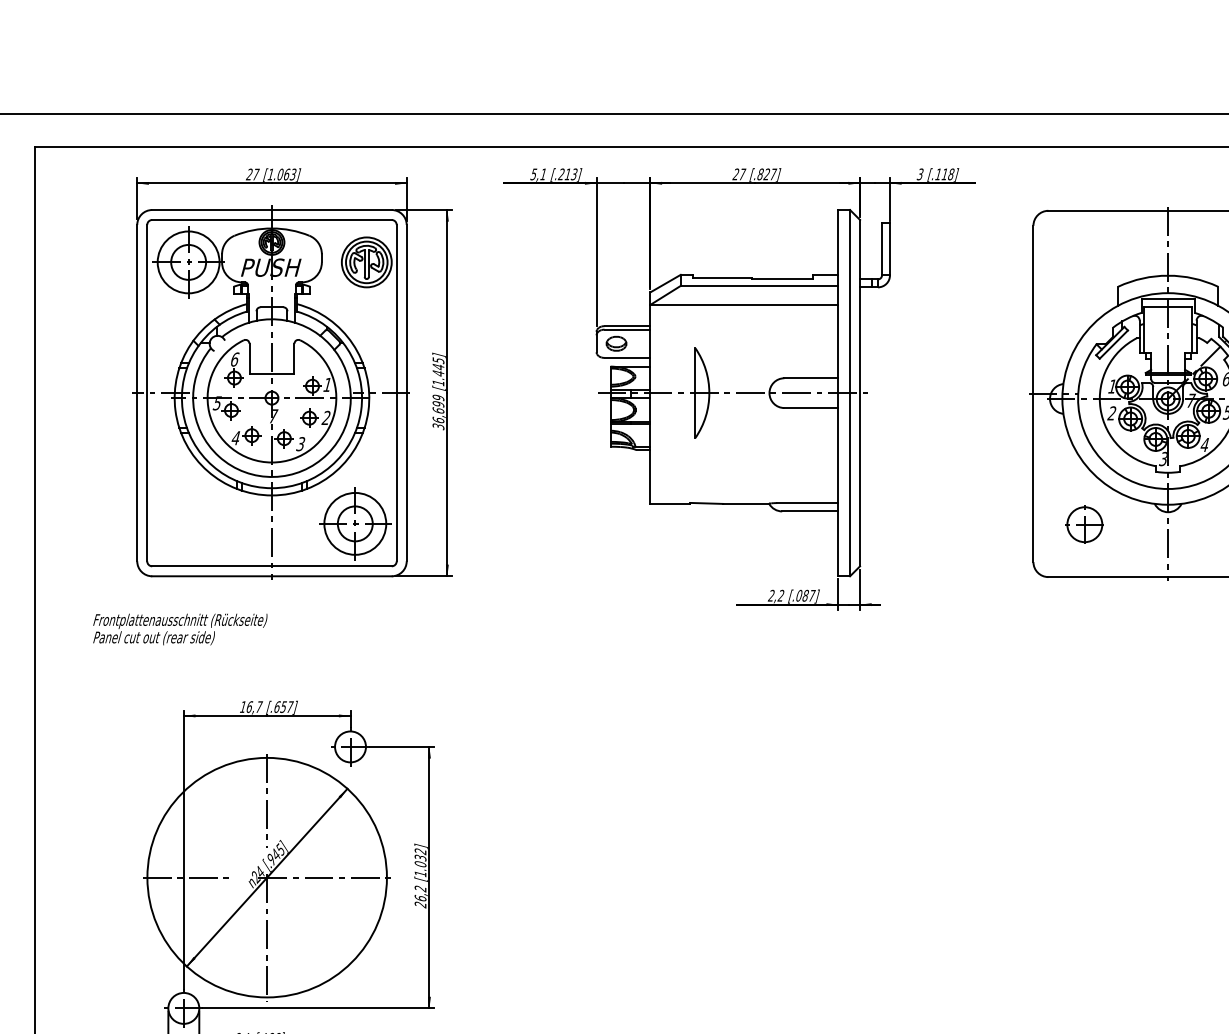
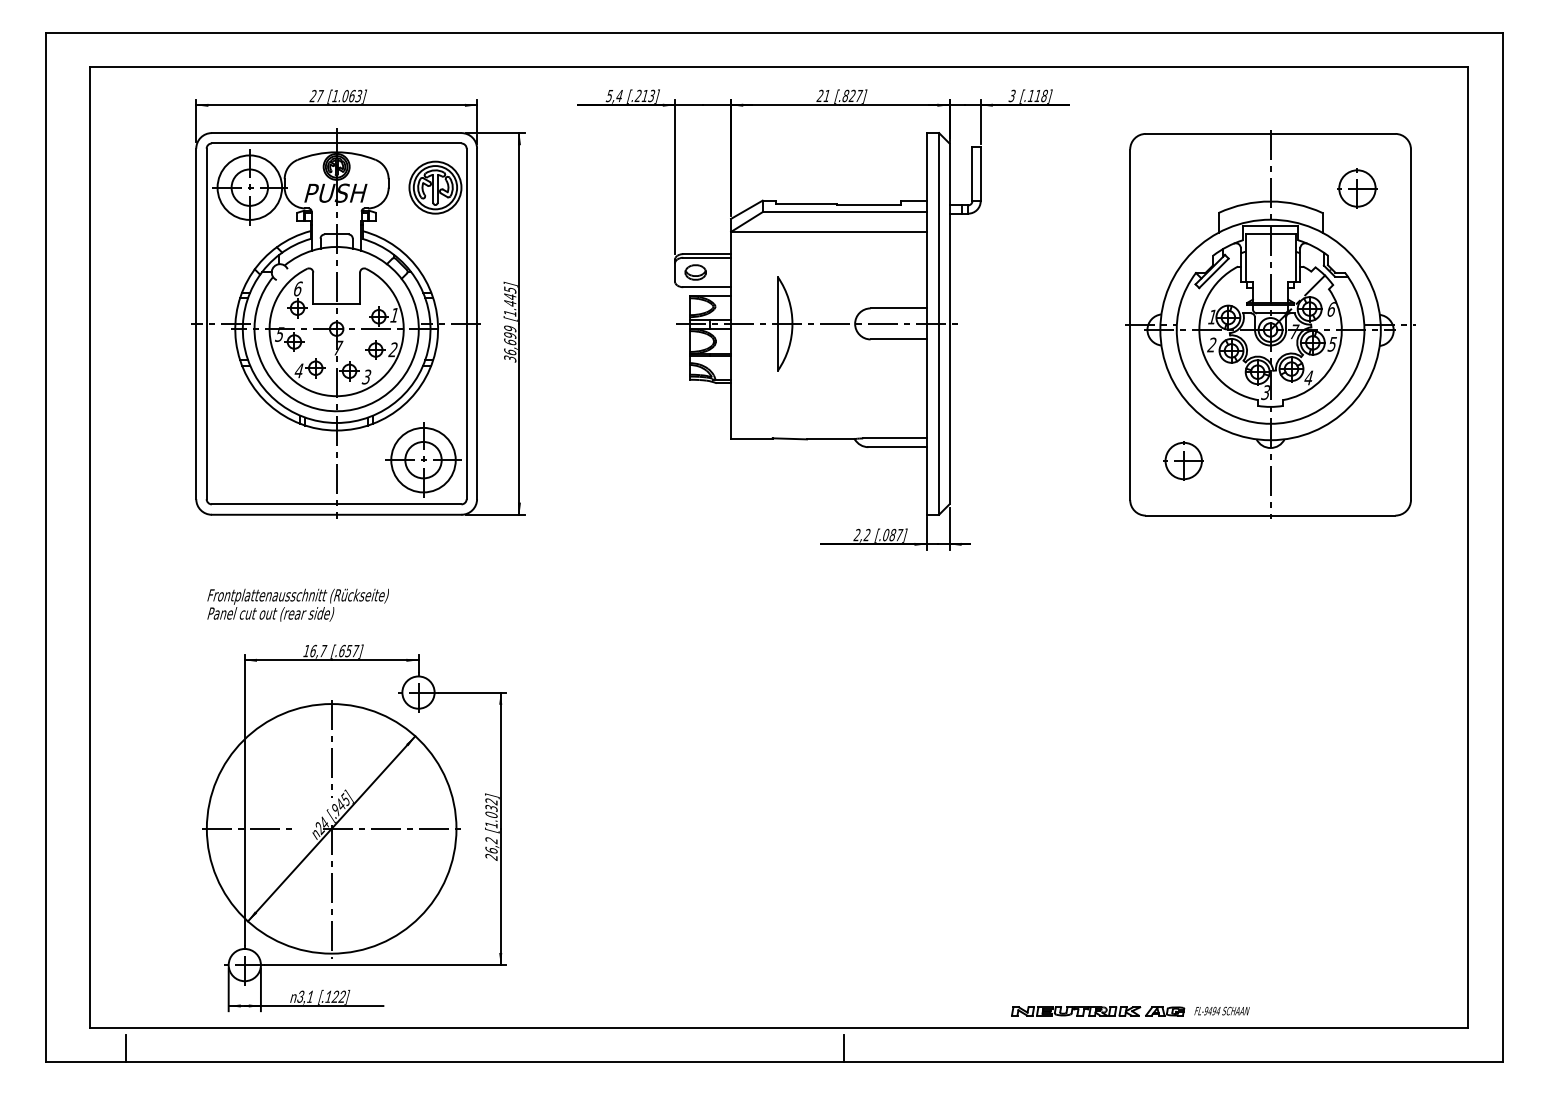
text: (543, 173) -> (619, 95), 5,1 -> 5,4
text: (742, 173) -> (826, 95), 27 -> 21
text: (179, 628) -> (297, 604), moved

